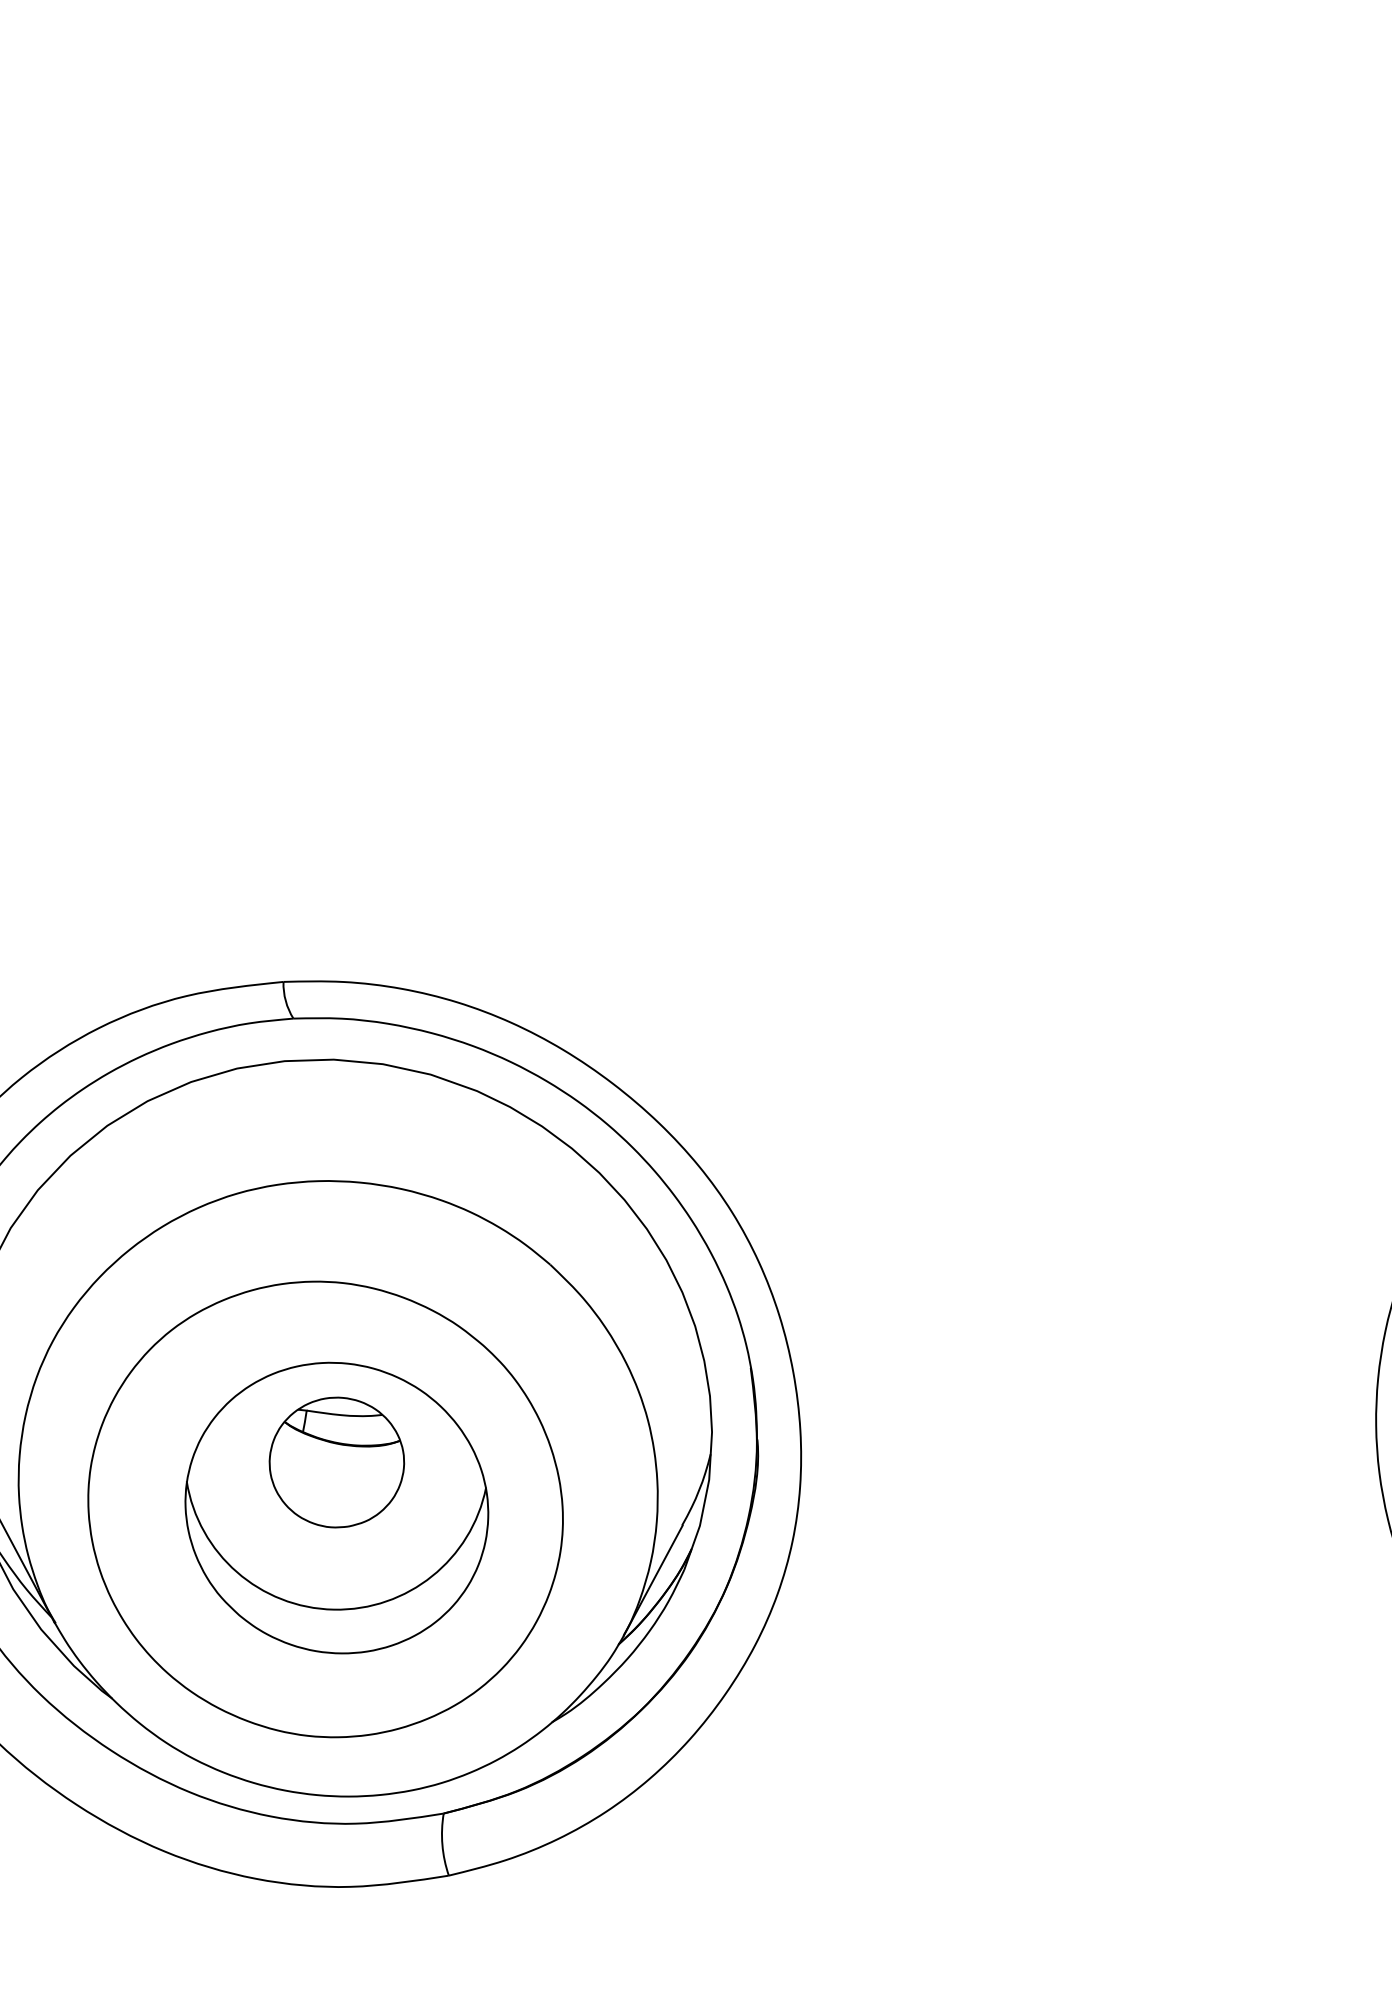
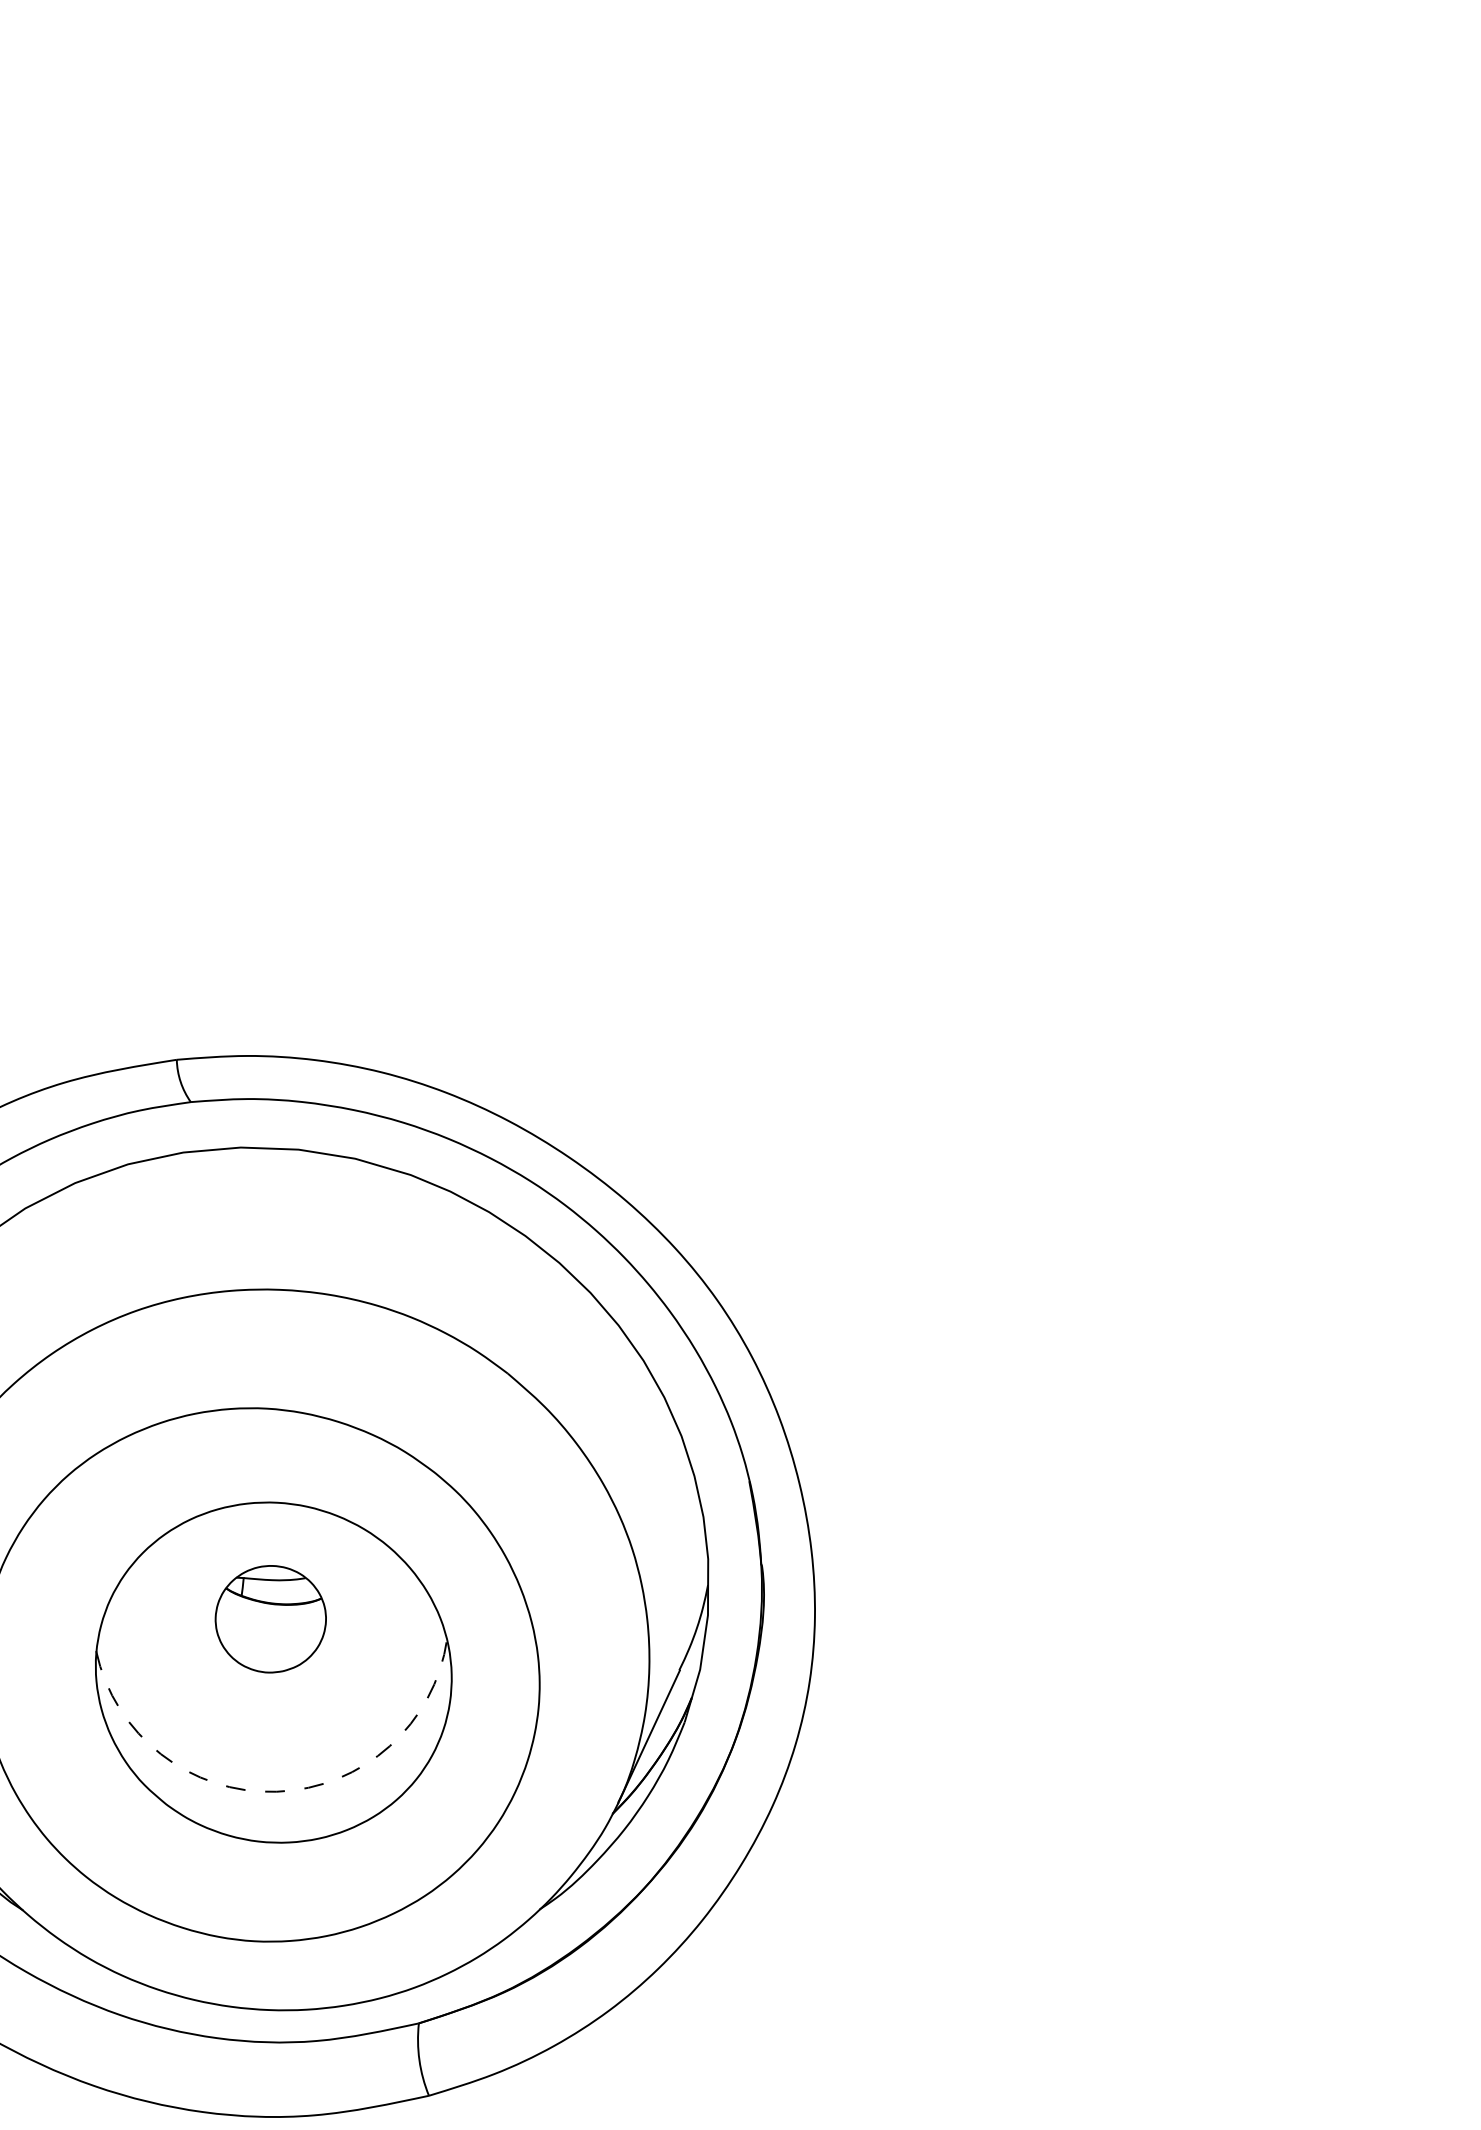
part: (336, 1462) -> (270, 1619), size x0.7
arc: (333, 1609) -> (276, 1791), solid -> dashed

